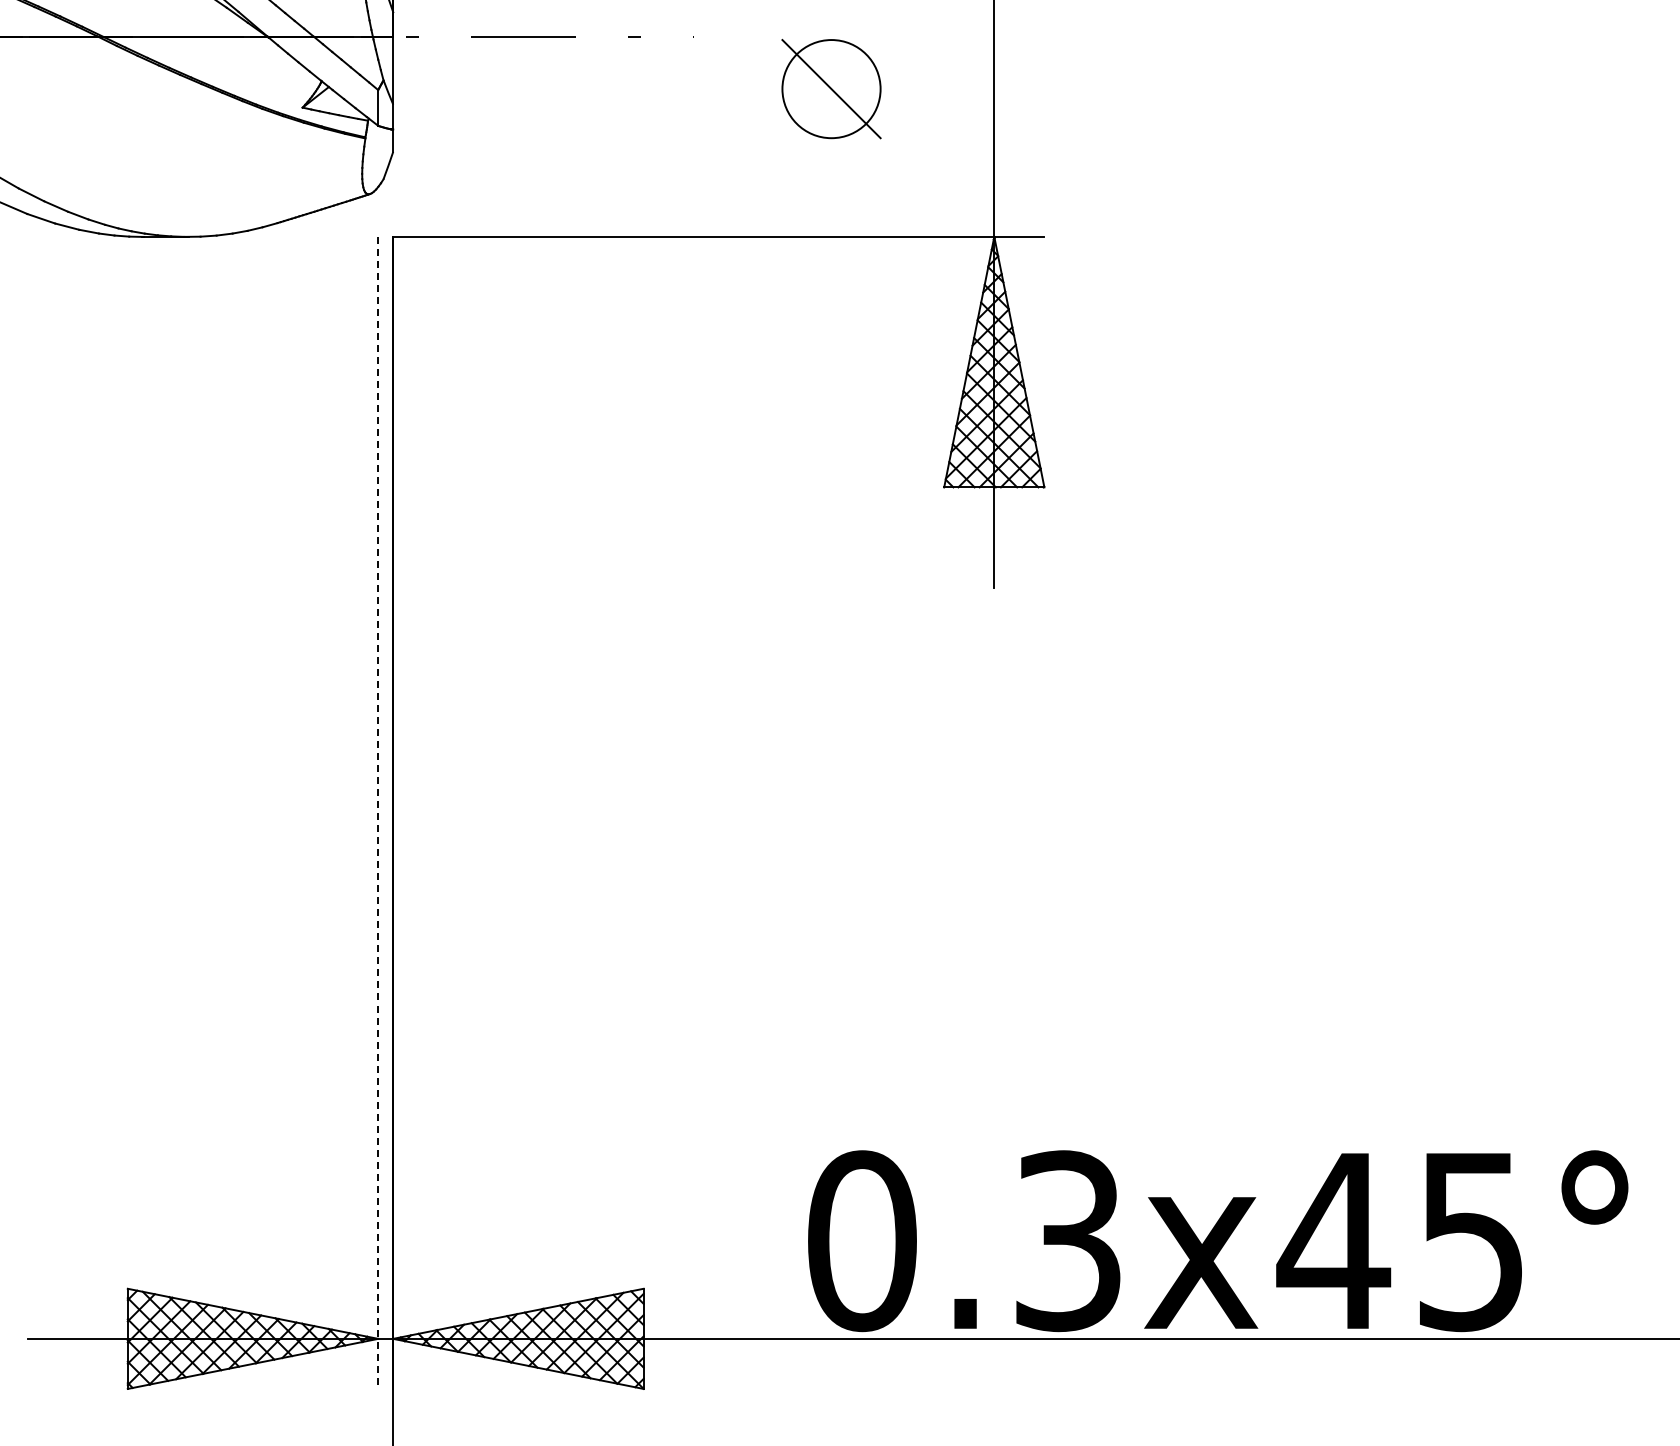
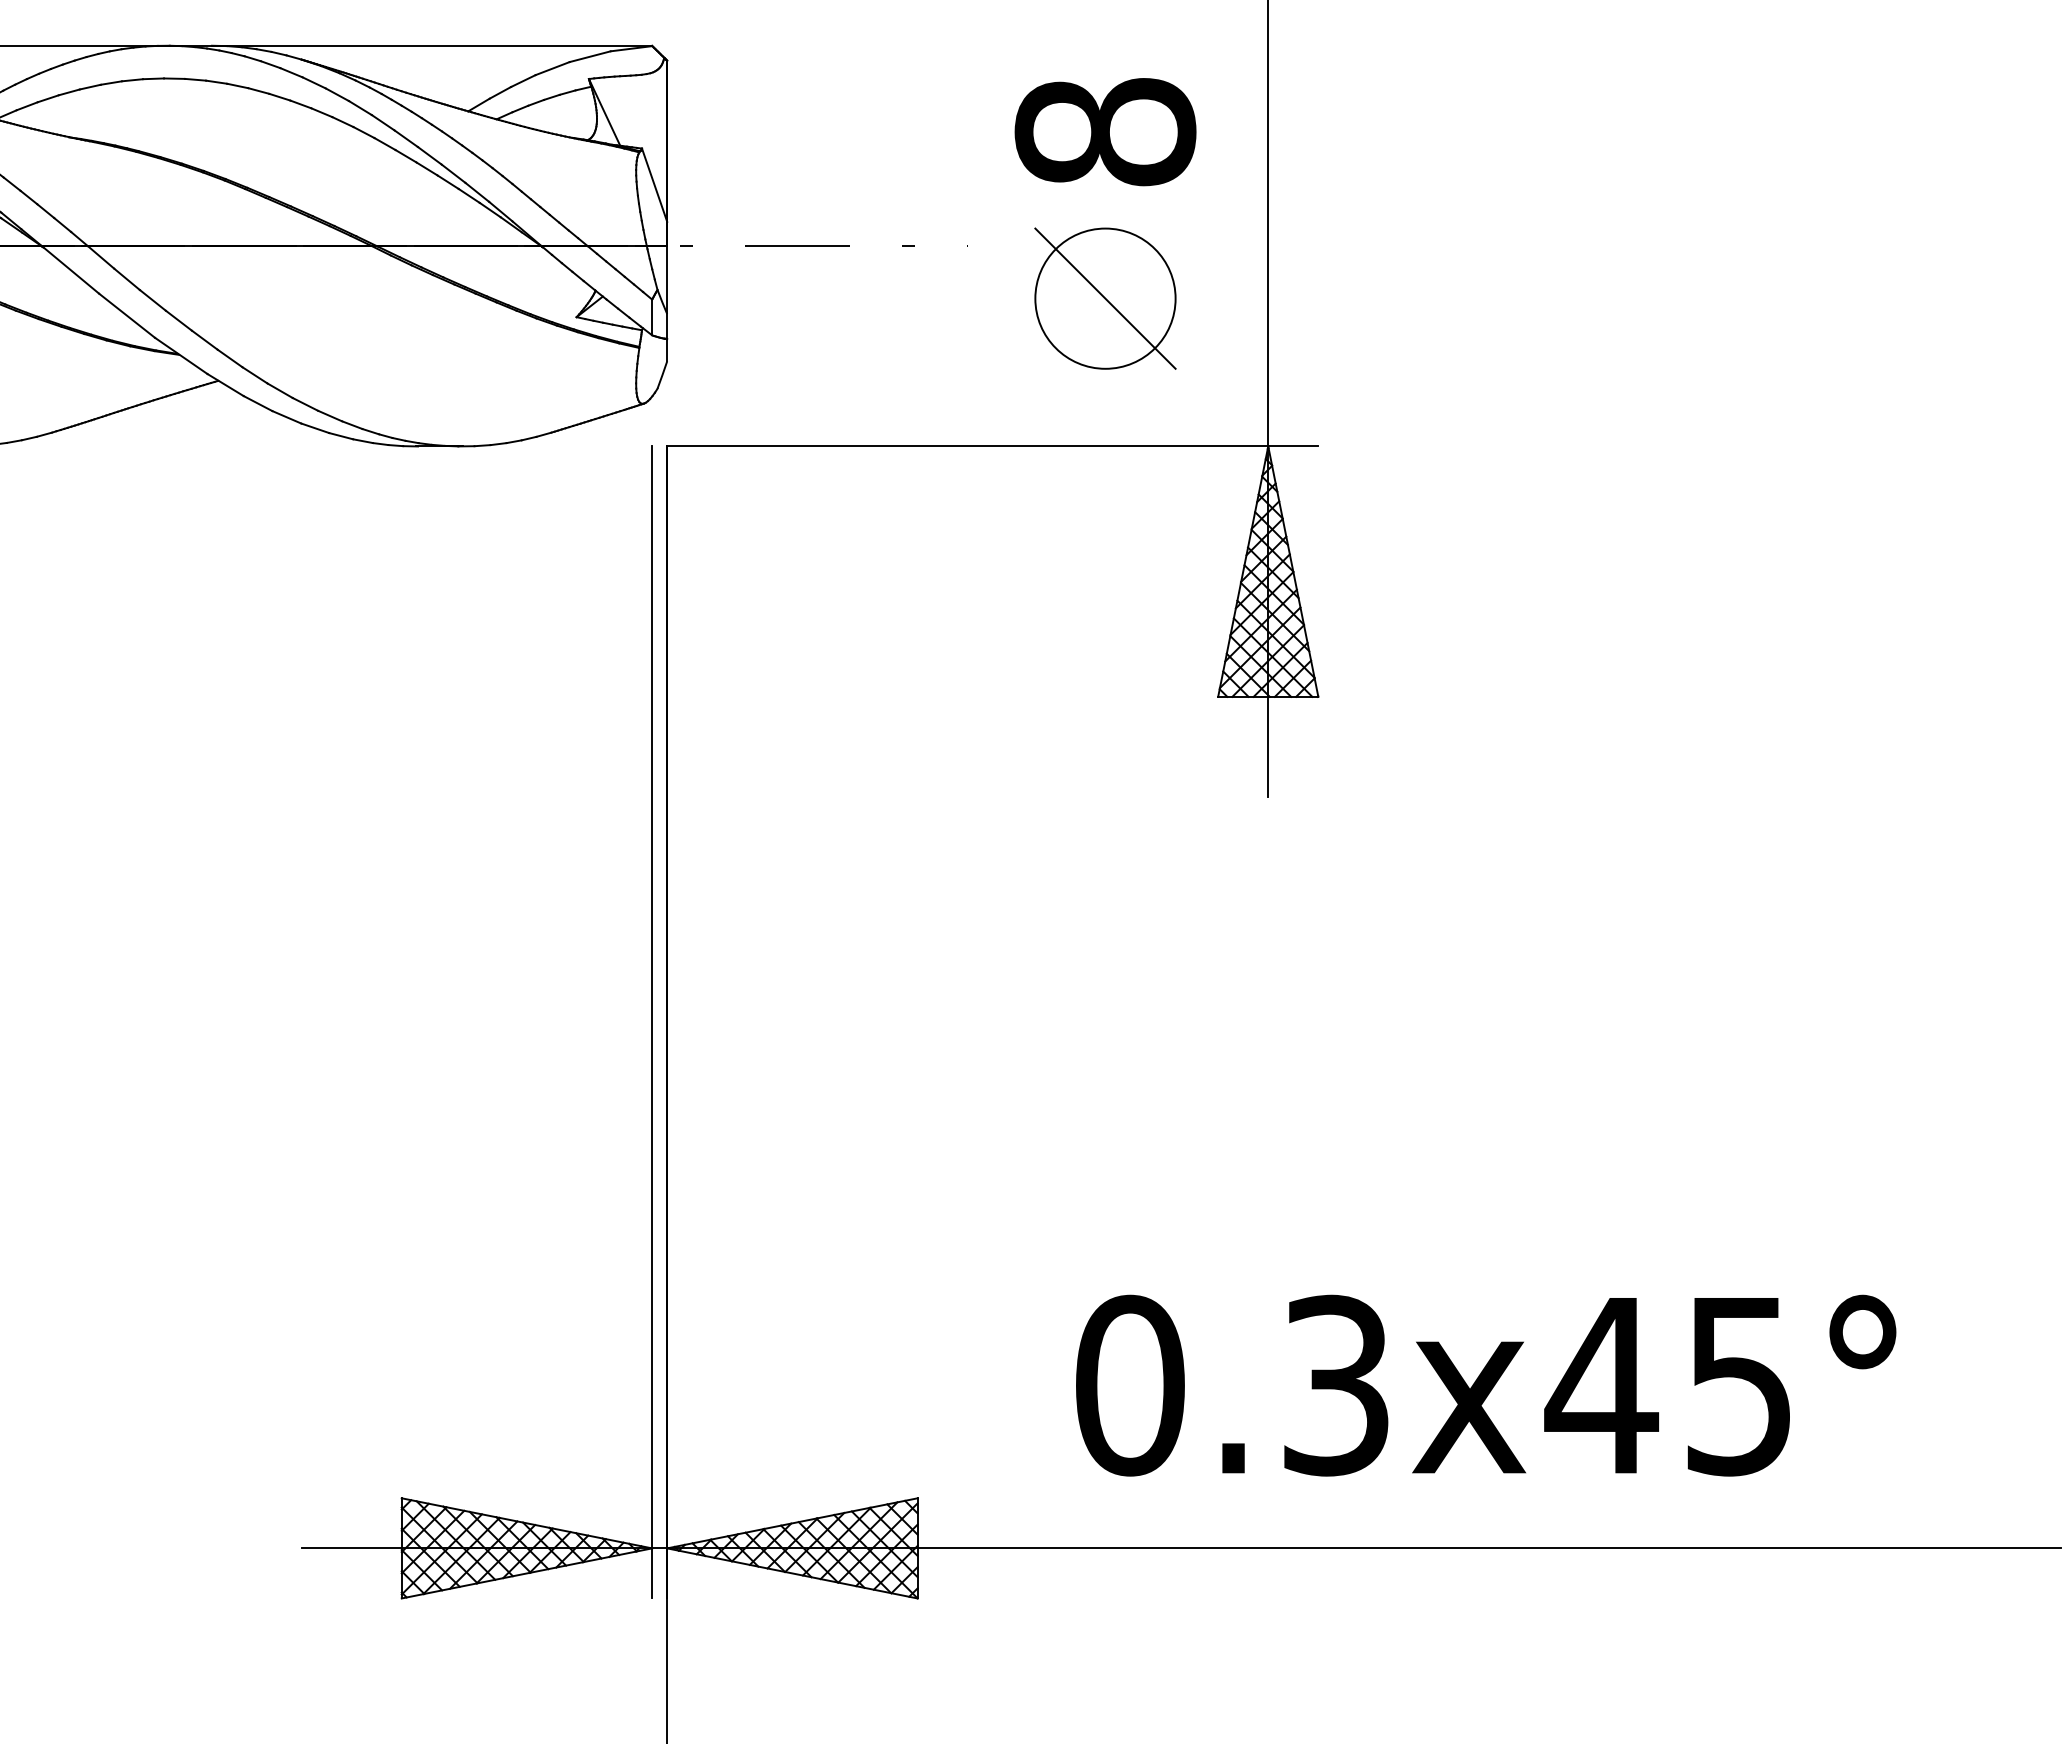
part: (831, 88) -> (1105, 298), size x1.43
line: (378, 812) -> (652, 1022), dashed -> solid
text: (1218, 1240) -> (1486, 1385), moved

